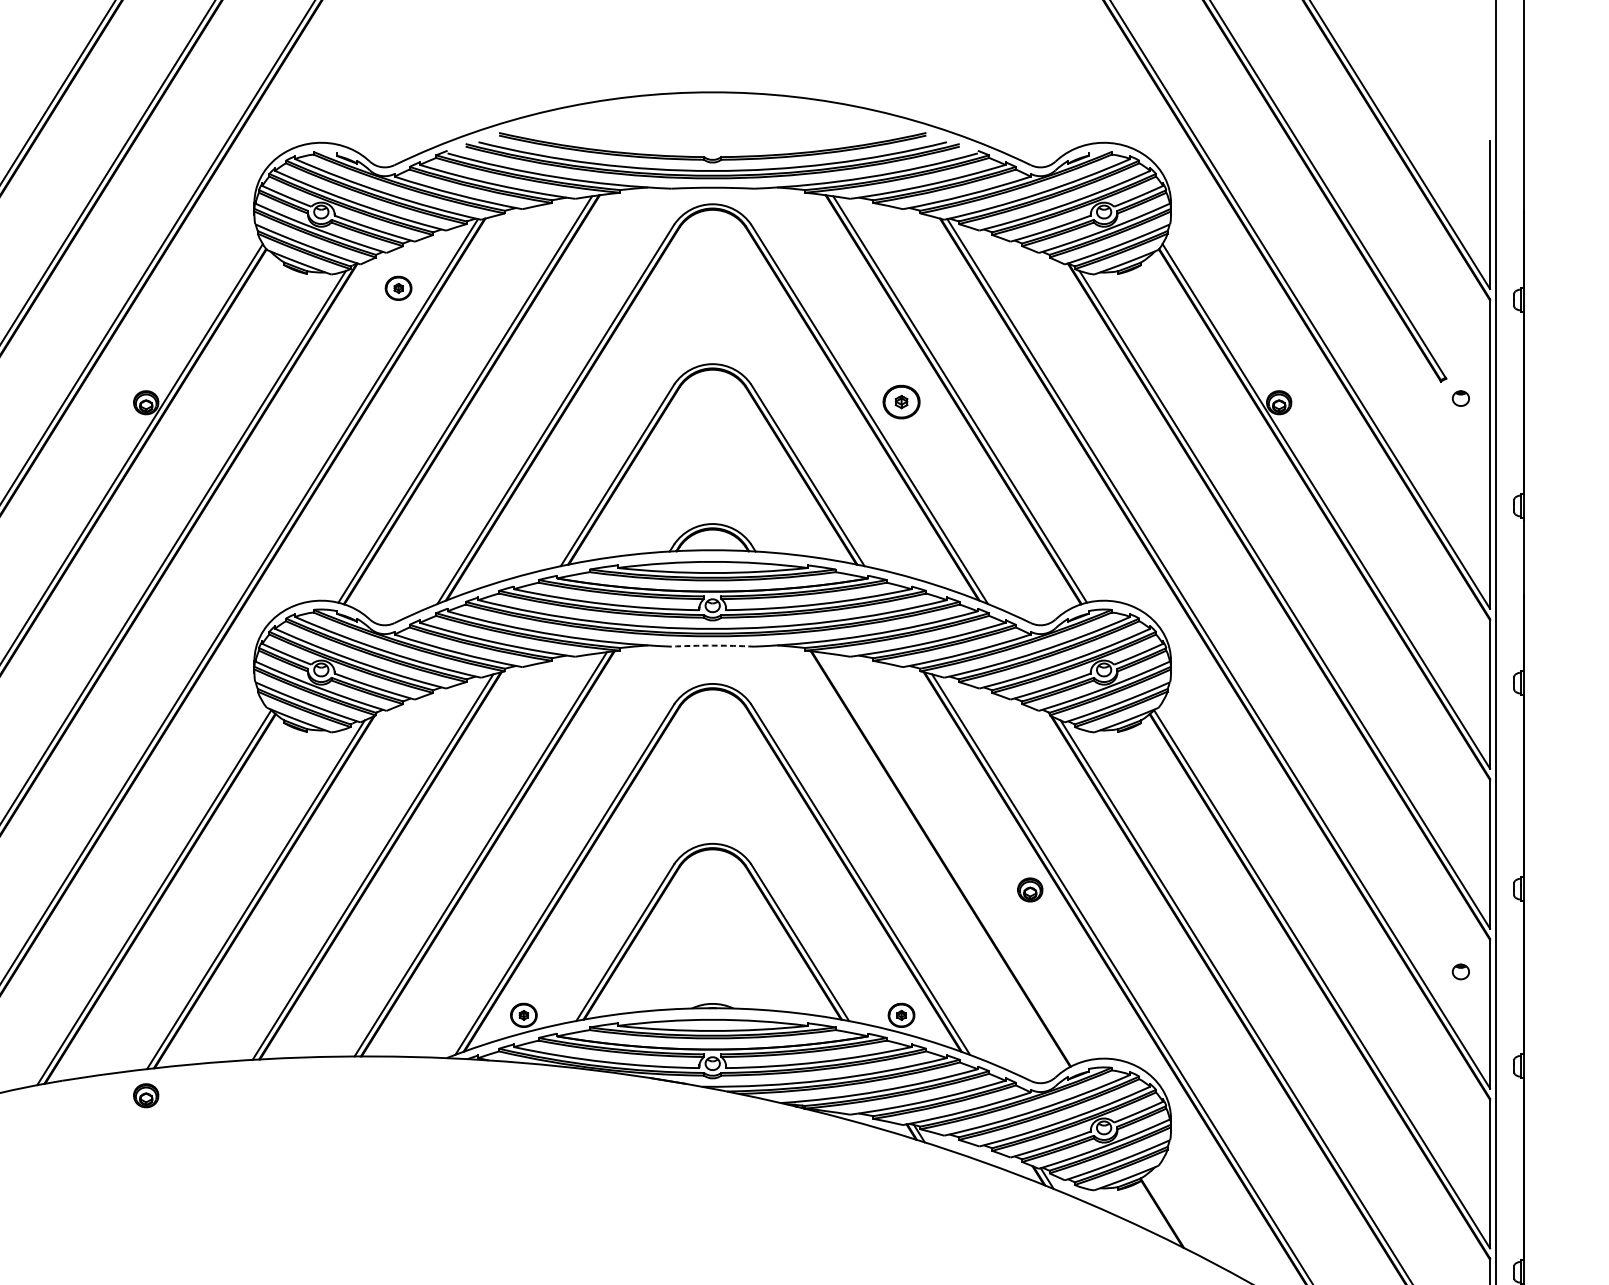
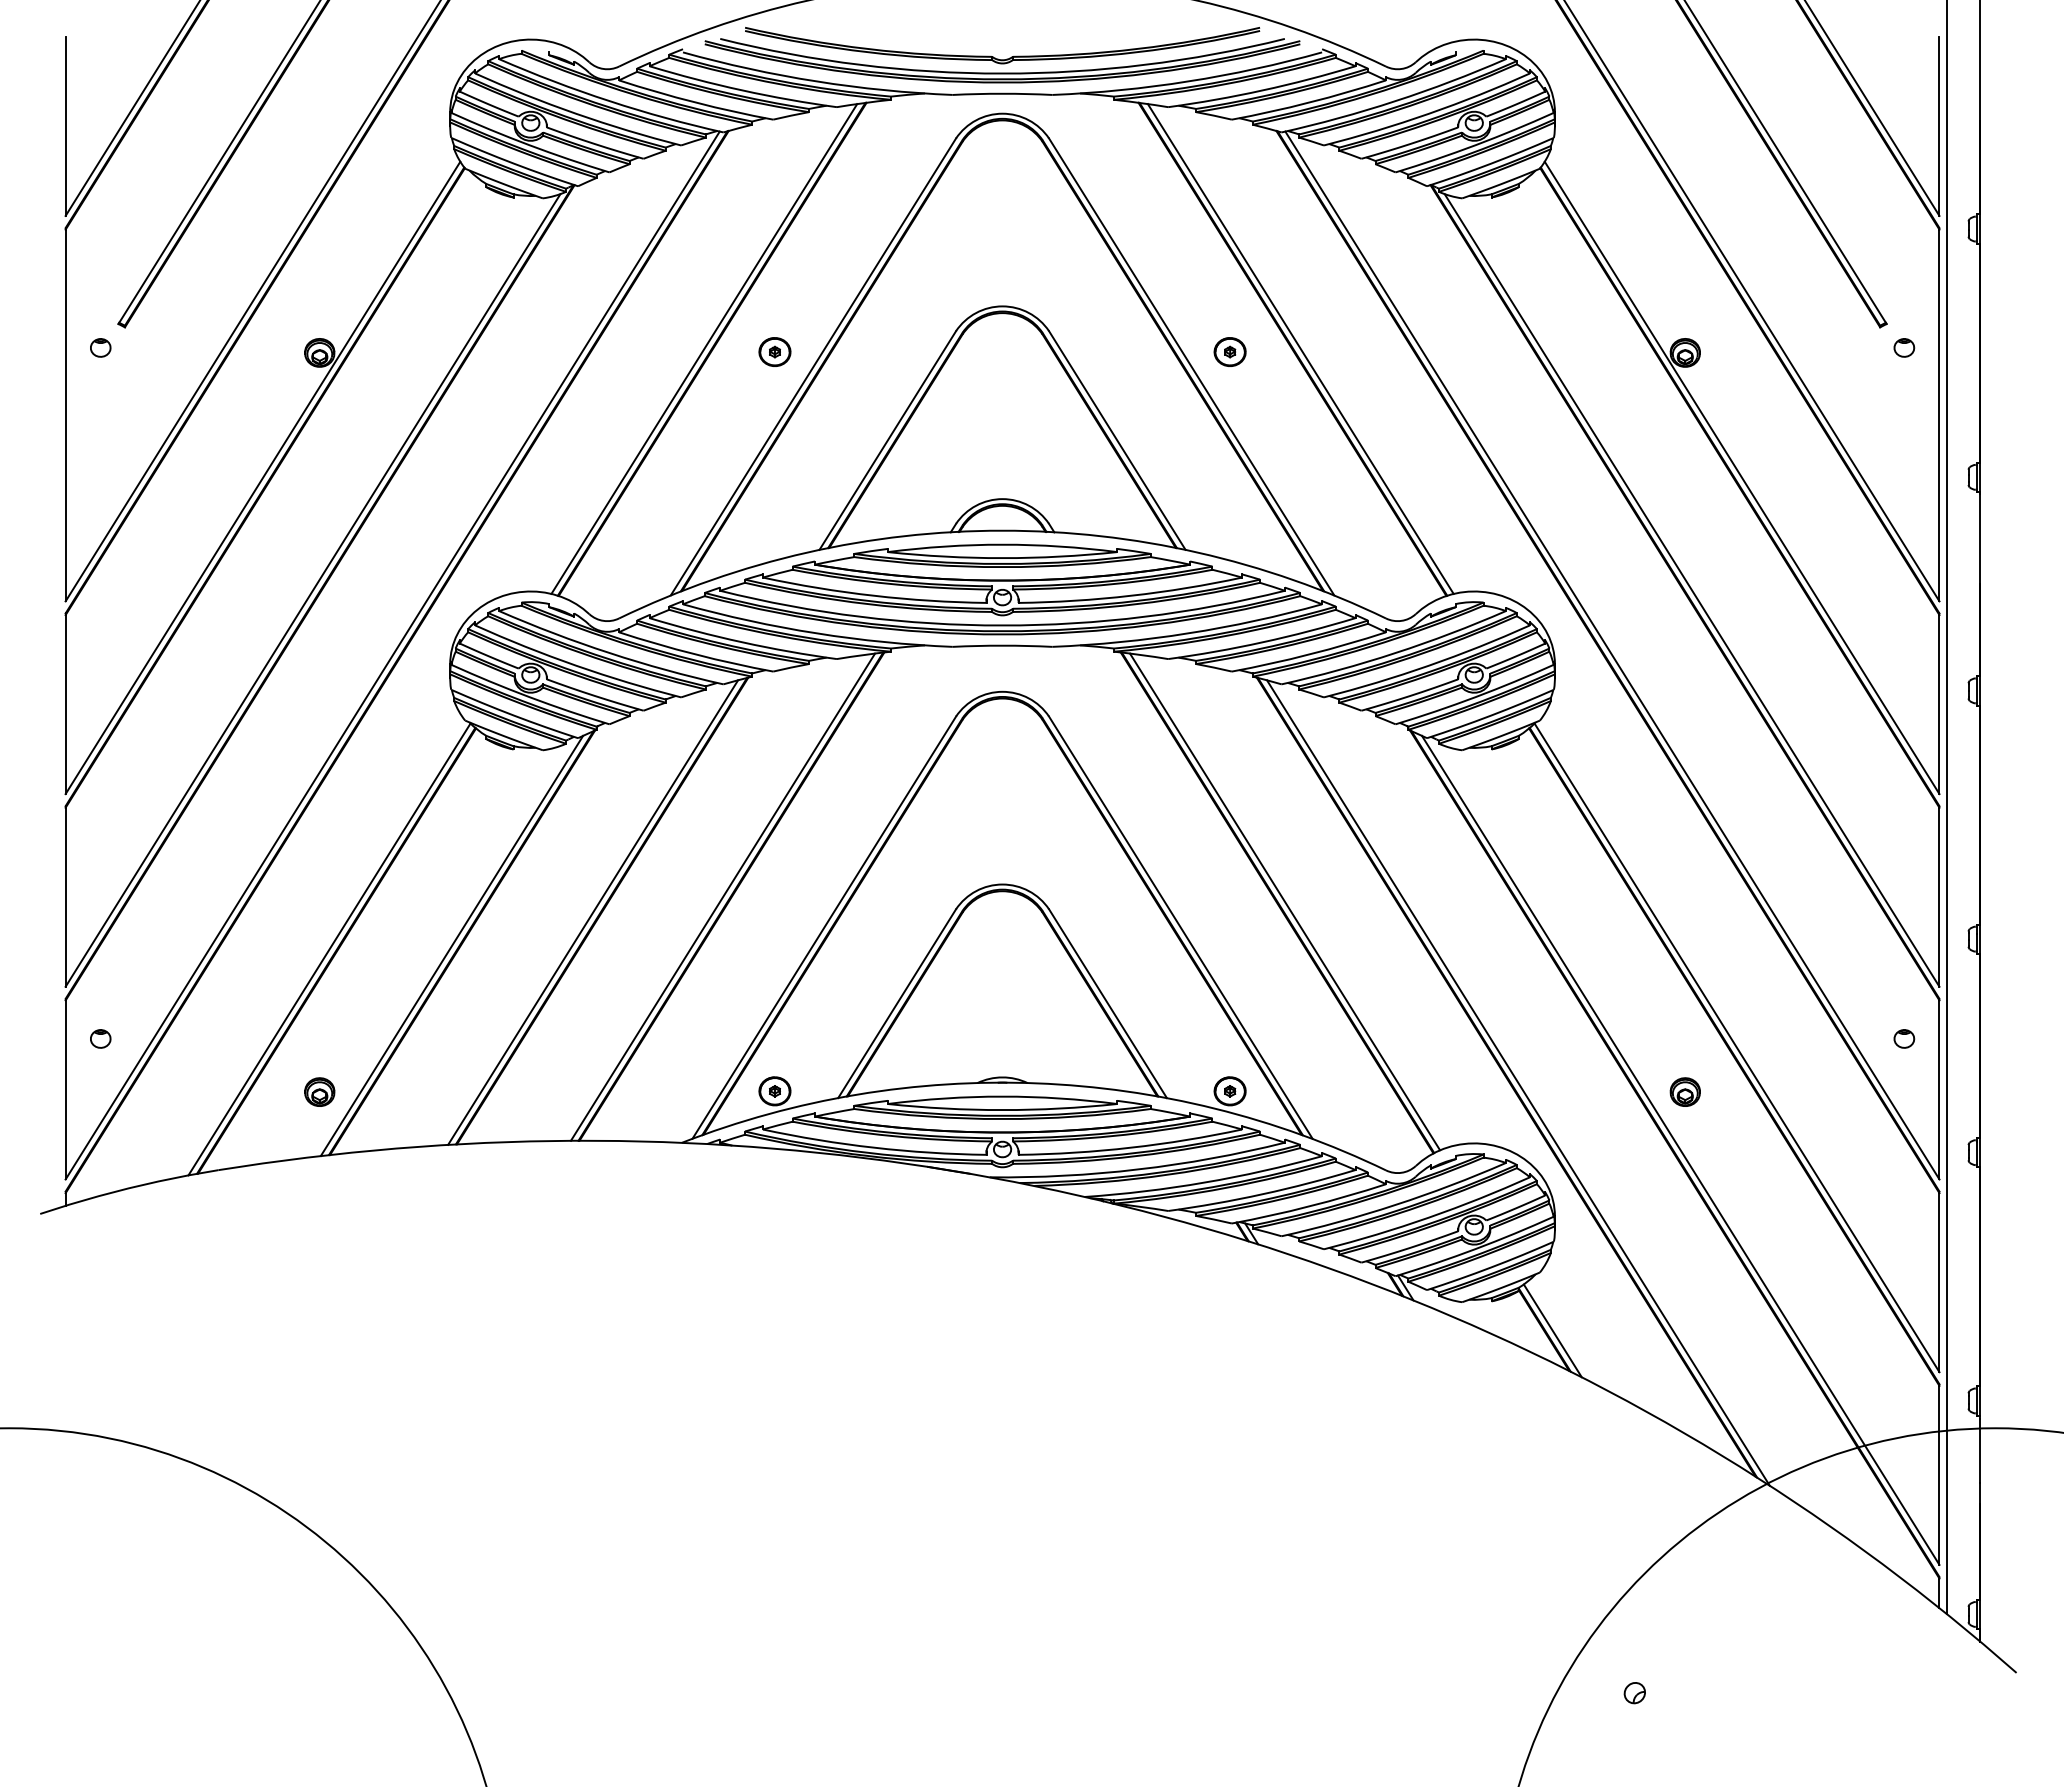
part: (398, 287) -> (774, 351), moved
part: (901, 401) -> (1229, 351), size x0.71
arc: (712, 645) -> (1002, 645), dashed -> solid
line: (947, 857) -> (1285, 901), added
part: (1029, 889) -> (1684, 1091), moved
part: (145, 1095) -> (319, 1091), moved
line: (1169, 1213) -> (1552, 1330), added

